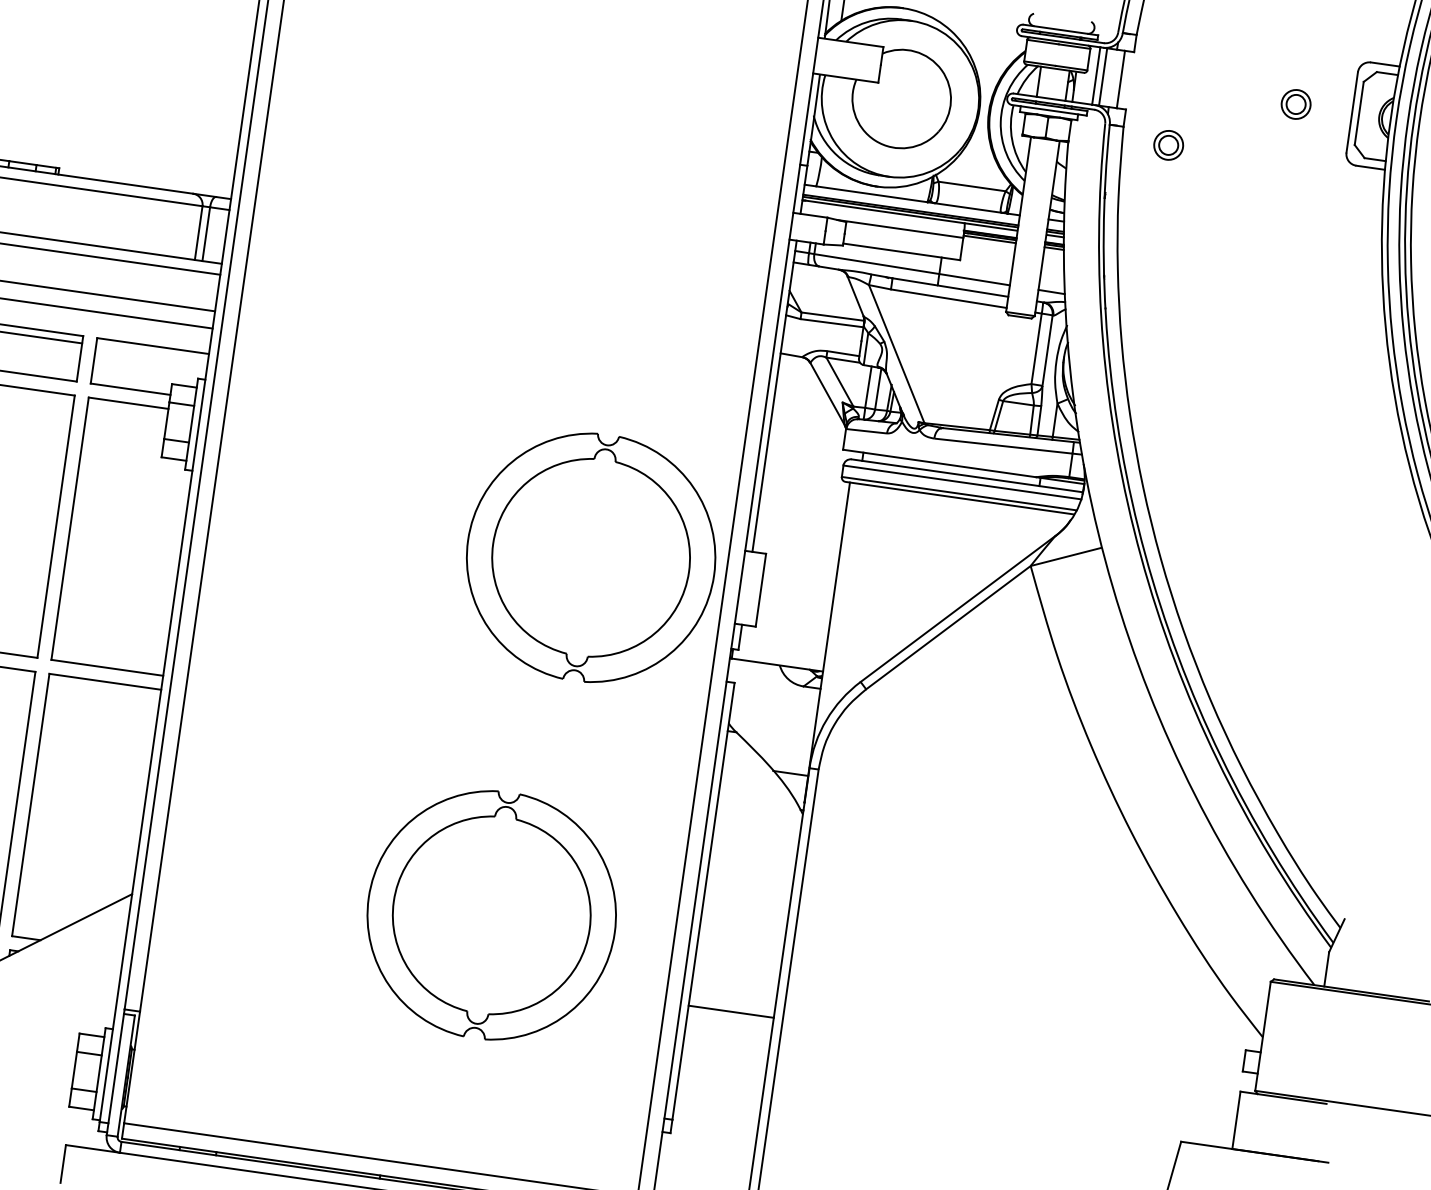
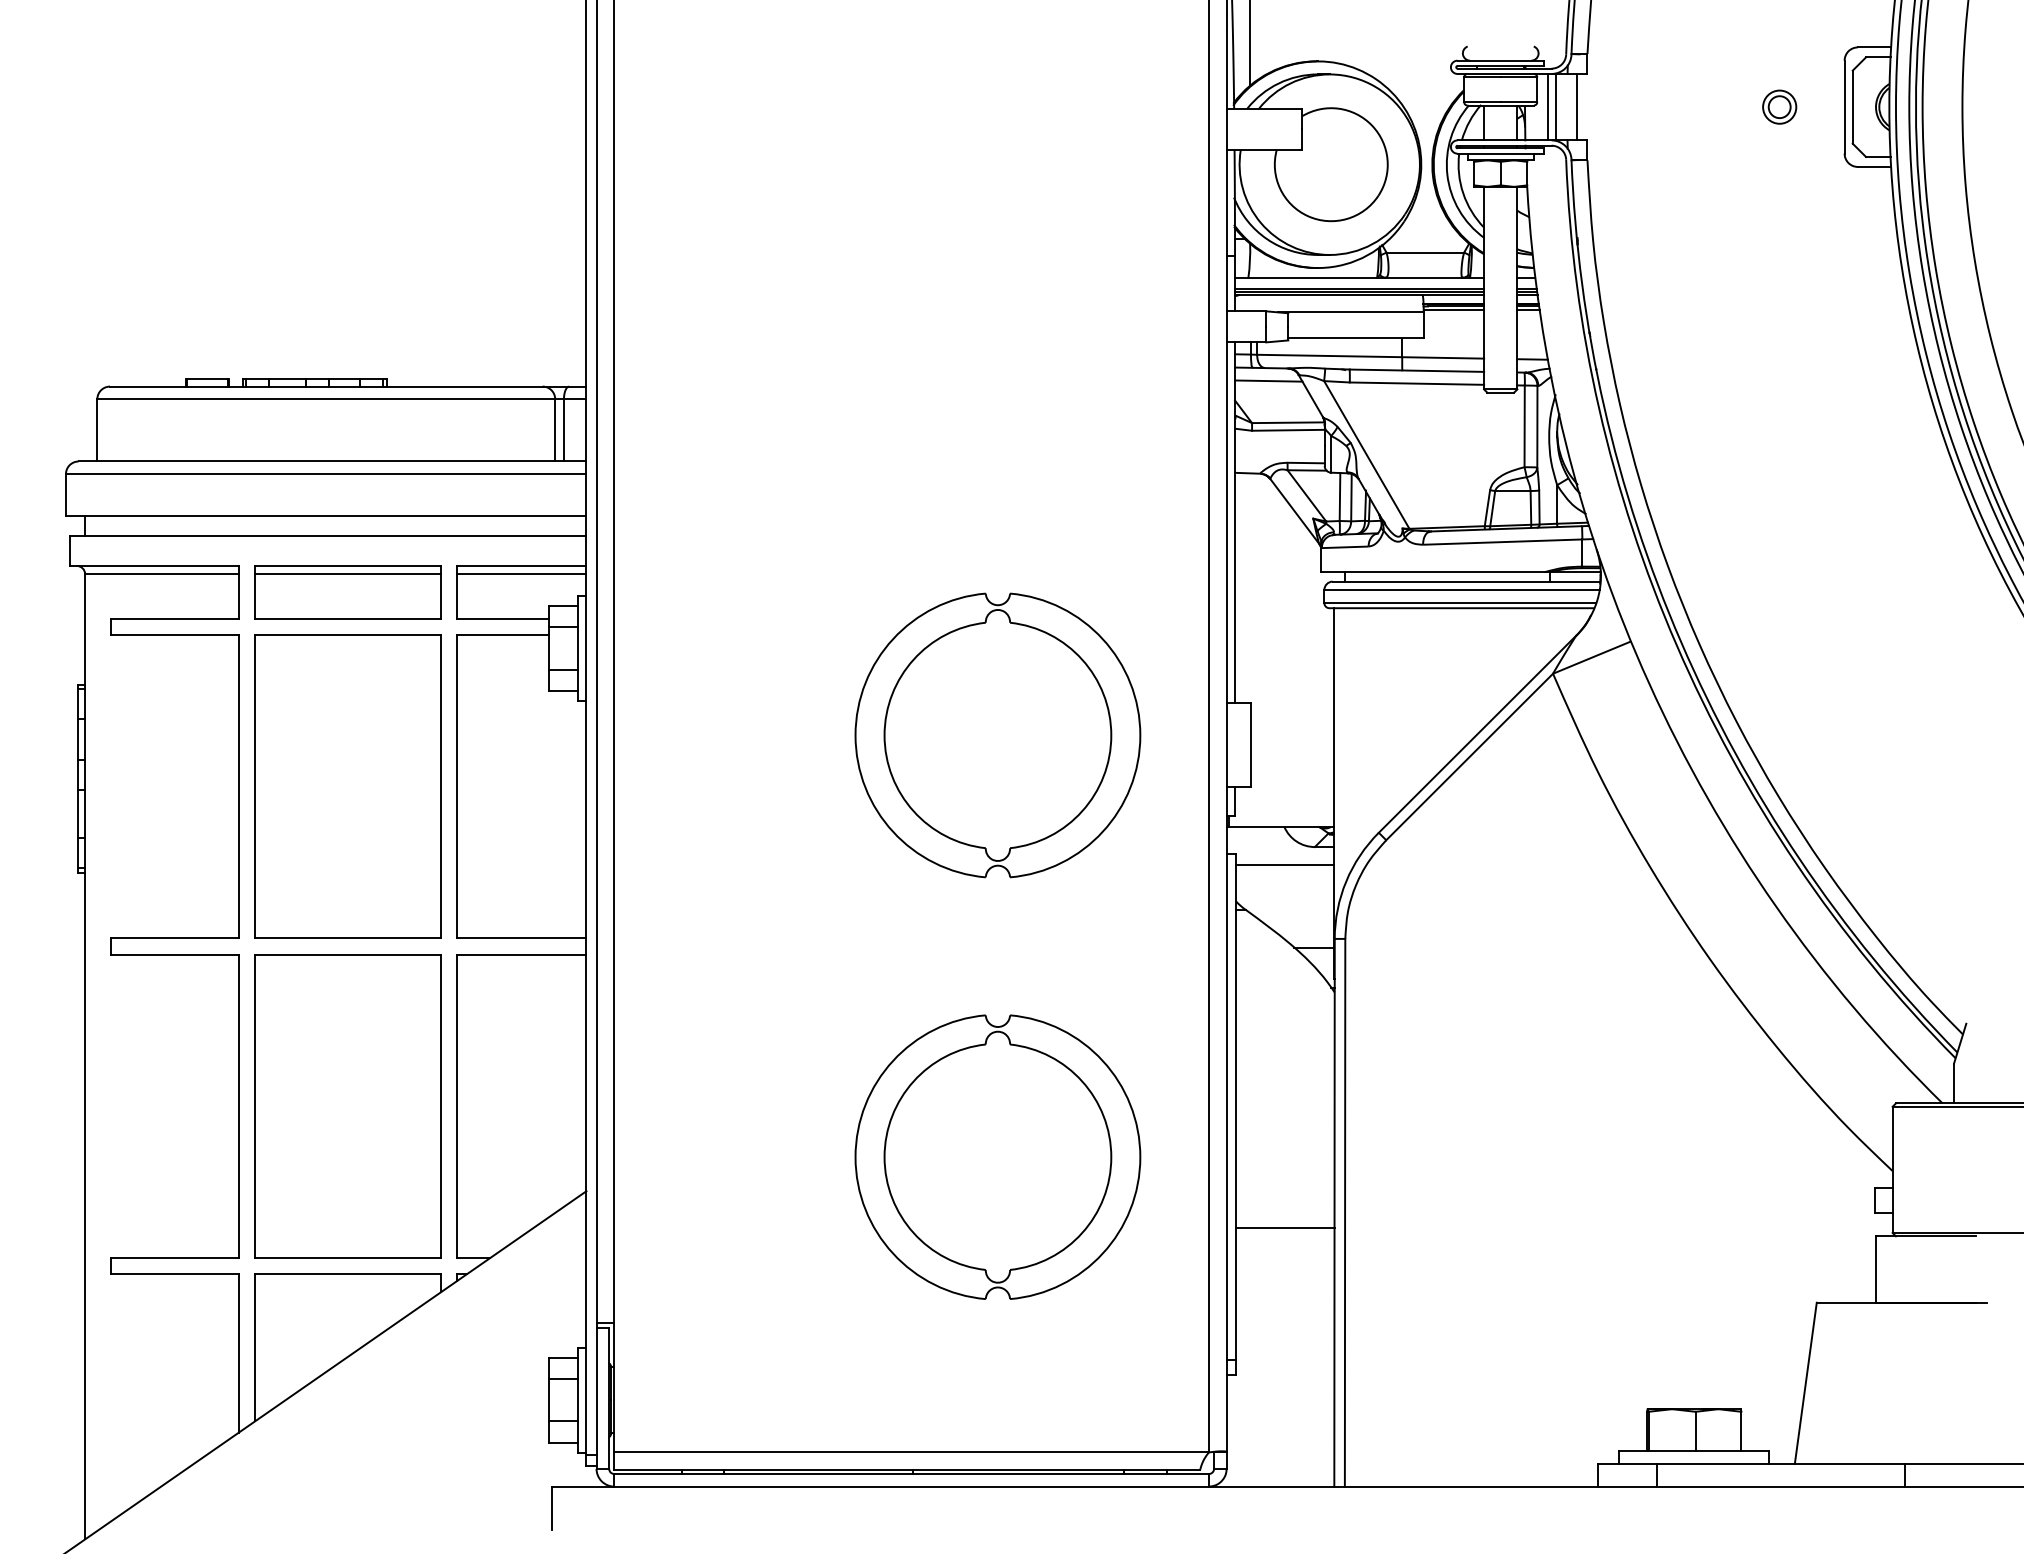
part: (1168, 144) -> (1641, 173), removed
line: (820, 277) -> (1268, 380), added
line: (151, 353) -> (521, 574), added
part: (590, 557) -> (997, 735), moved
line: (775, 697) -> (1284, 864), added

